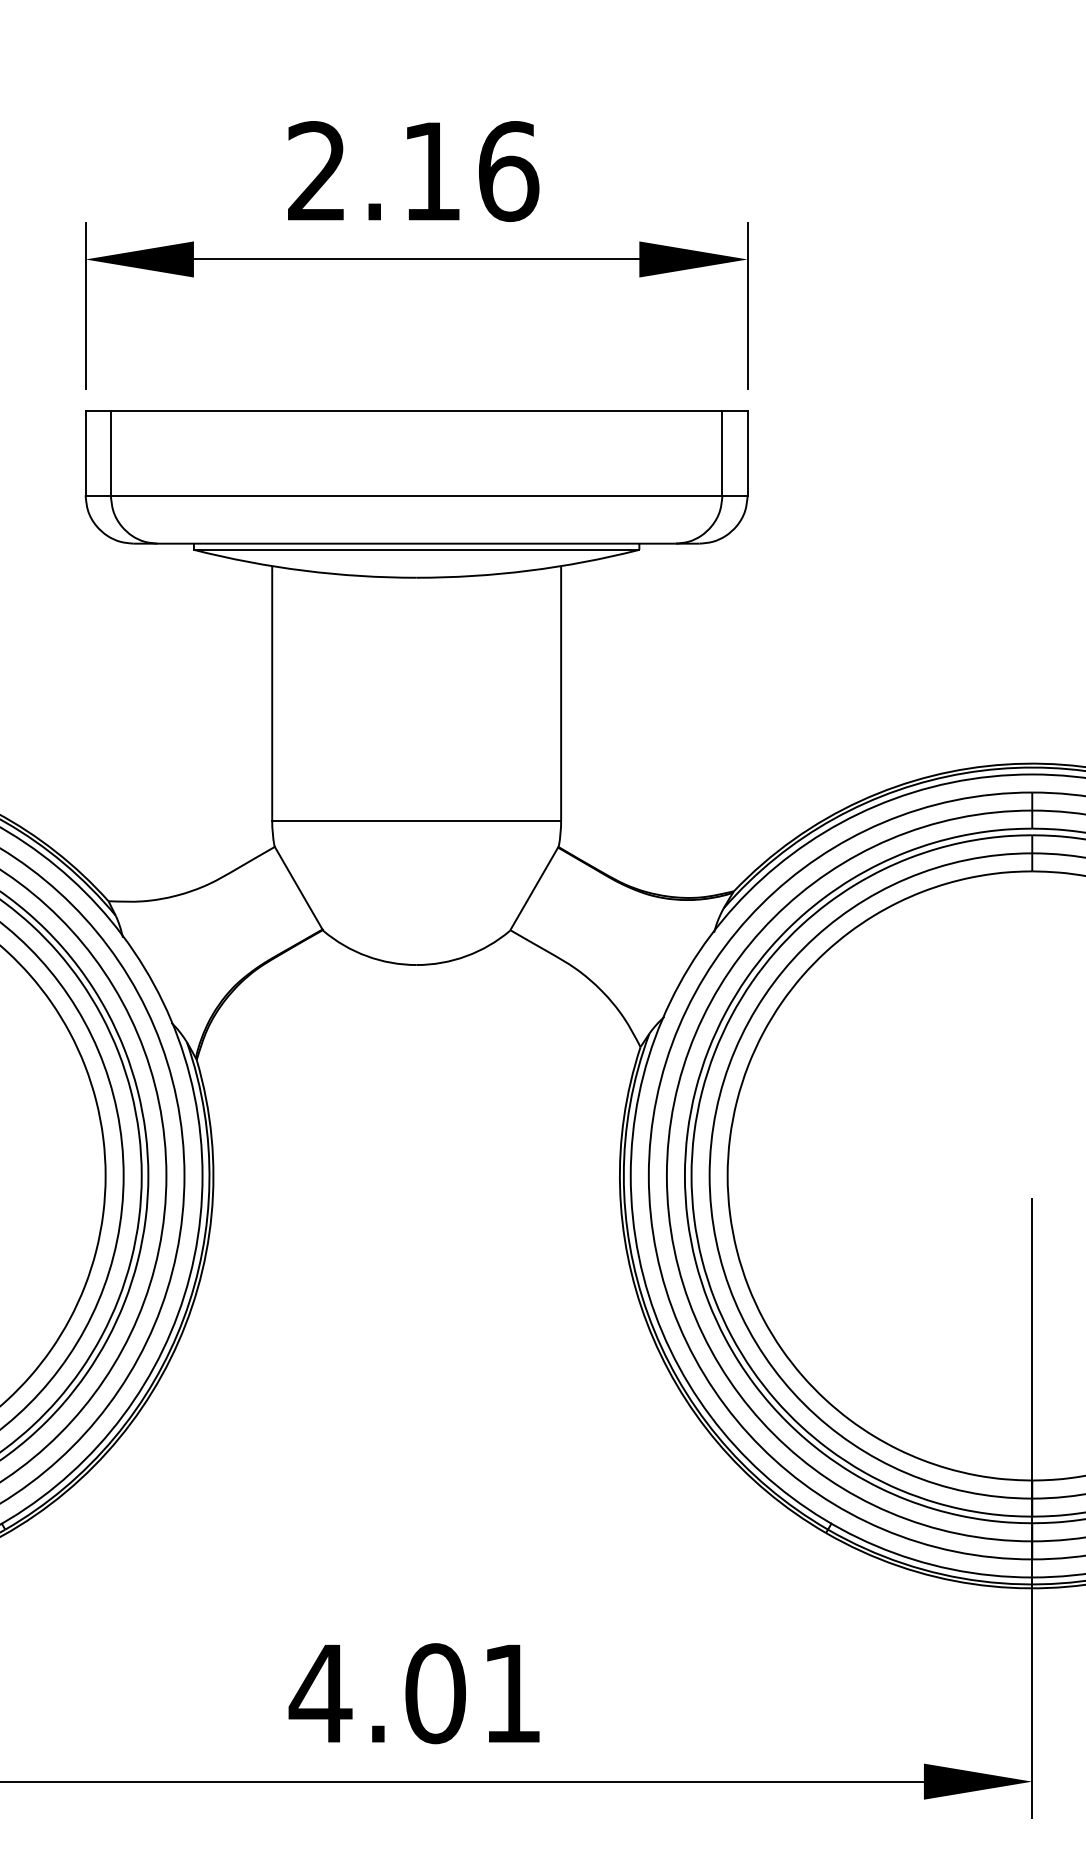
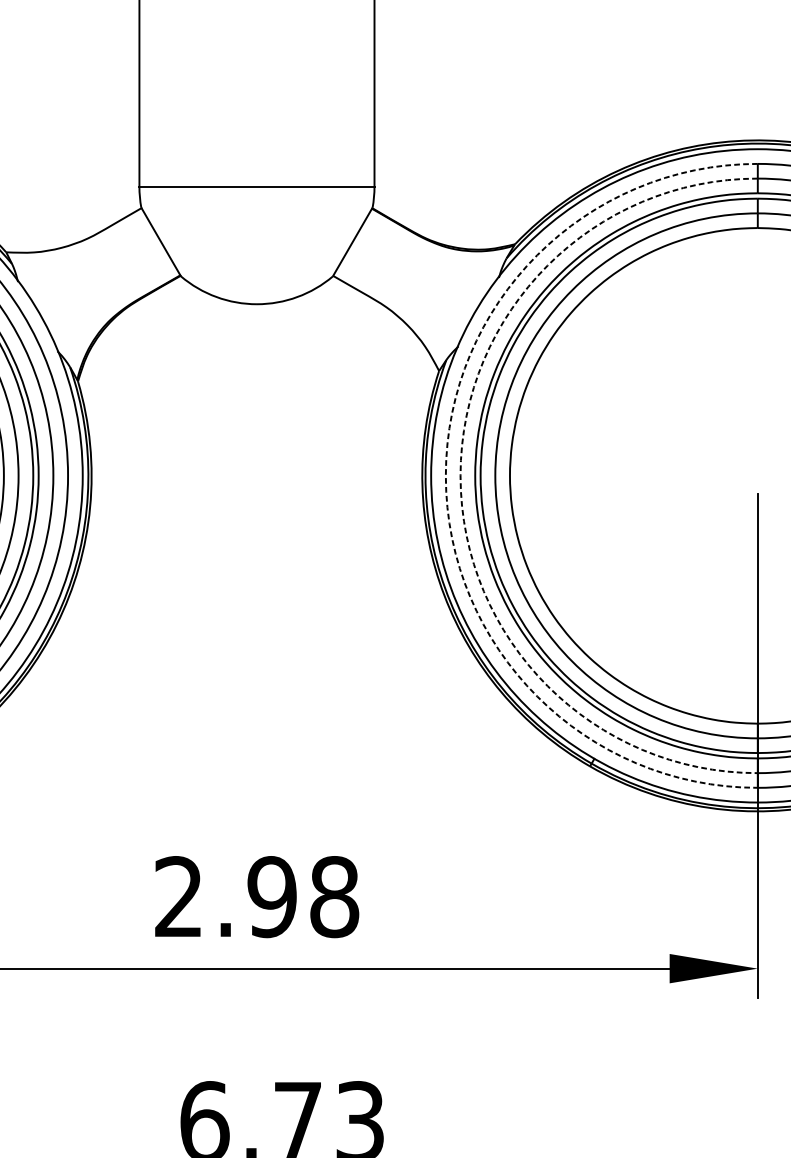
arc: (648, 1175) -> (445, 475), solid -> dashed
arc: (666, 1175) -> (460, 475), solid -> dashed
text: (415, 1693) -> (256, 896), 4.01 -> 2.98

